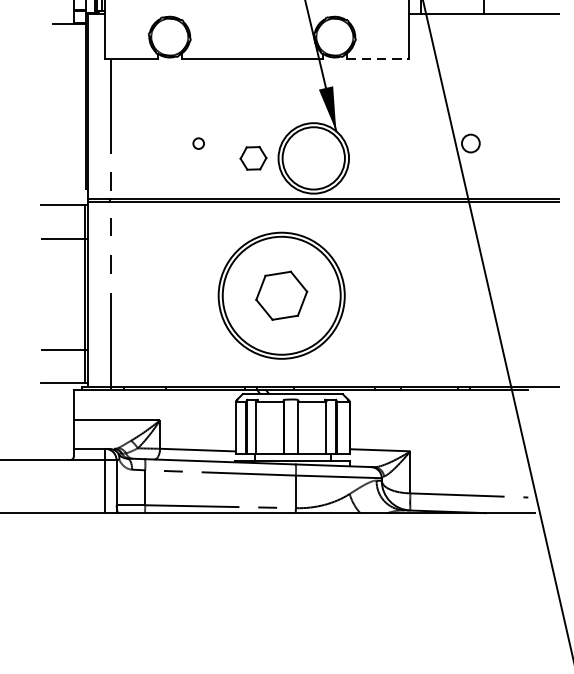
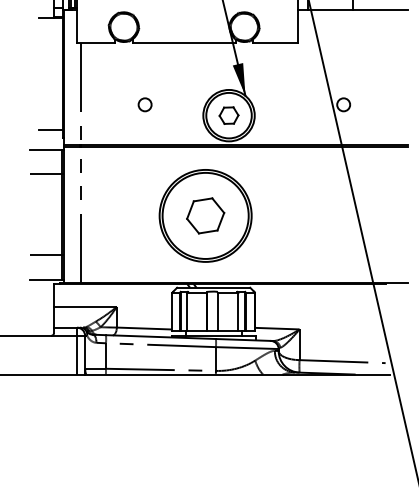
line: (377, 59) -> (275, 43), dashed -> solid
circle: (197, 143) -> (144, 104), size x1.67
part: (252, 158) -> (228, 115), moved
line: (69, 178) -> (50, 130), added

